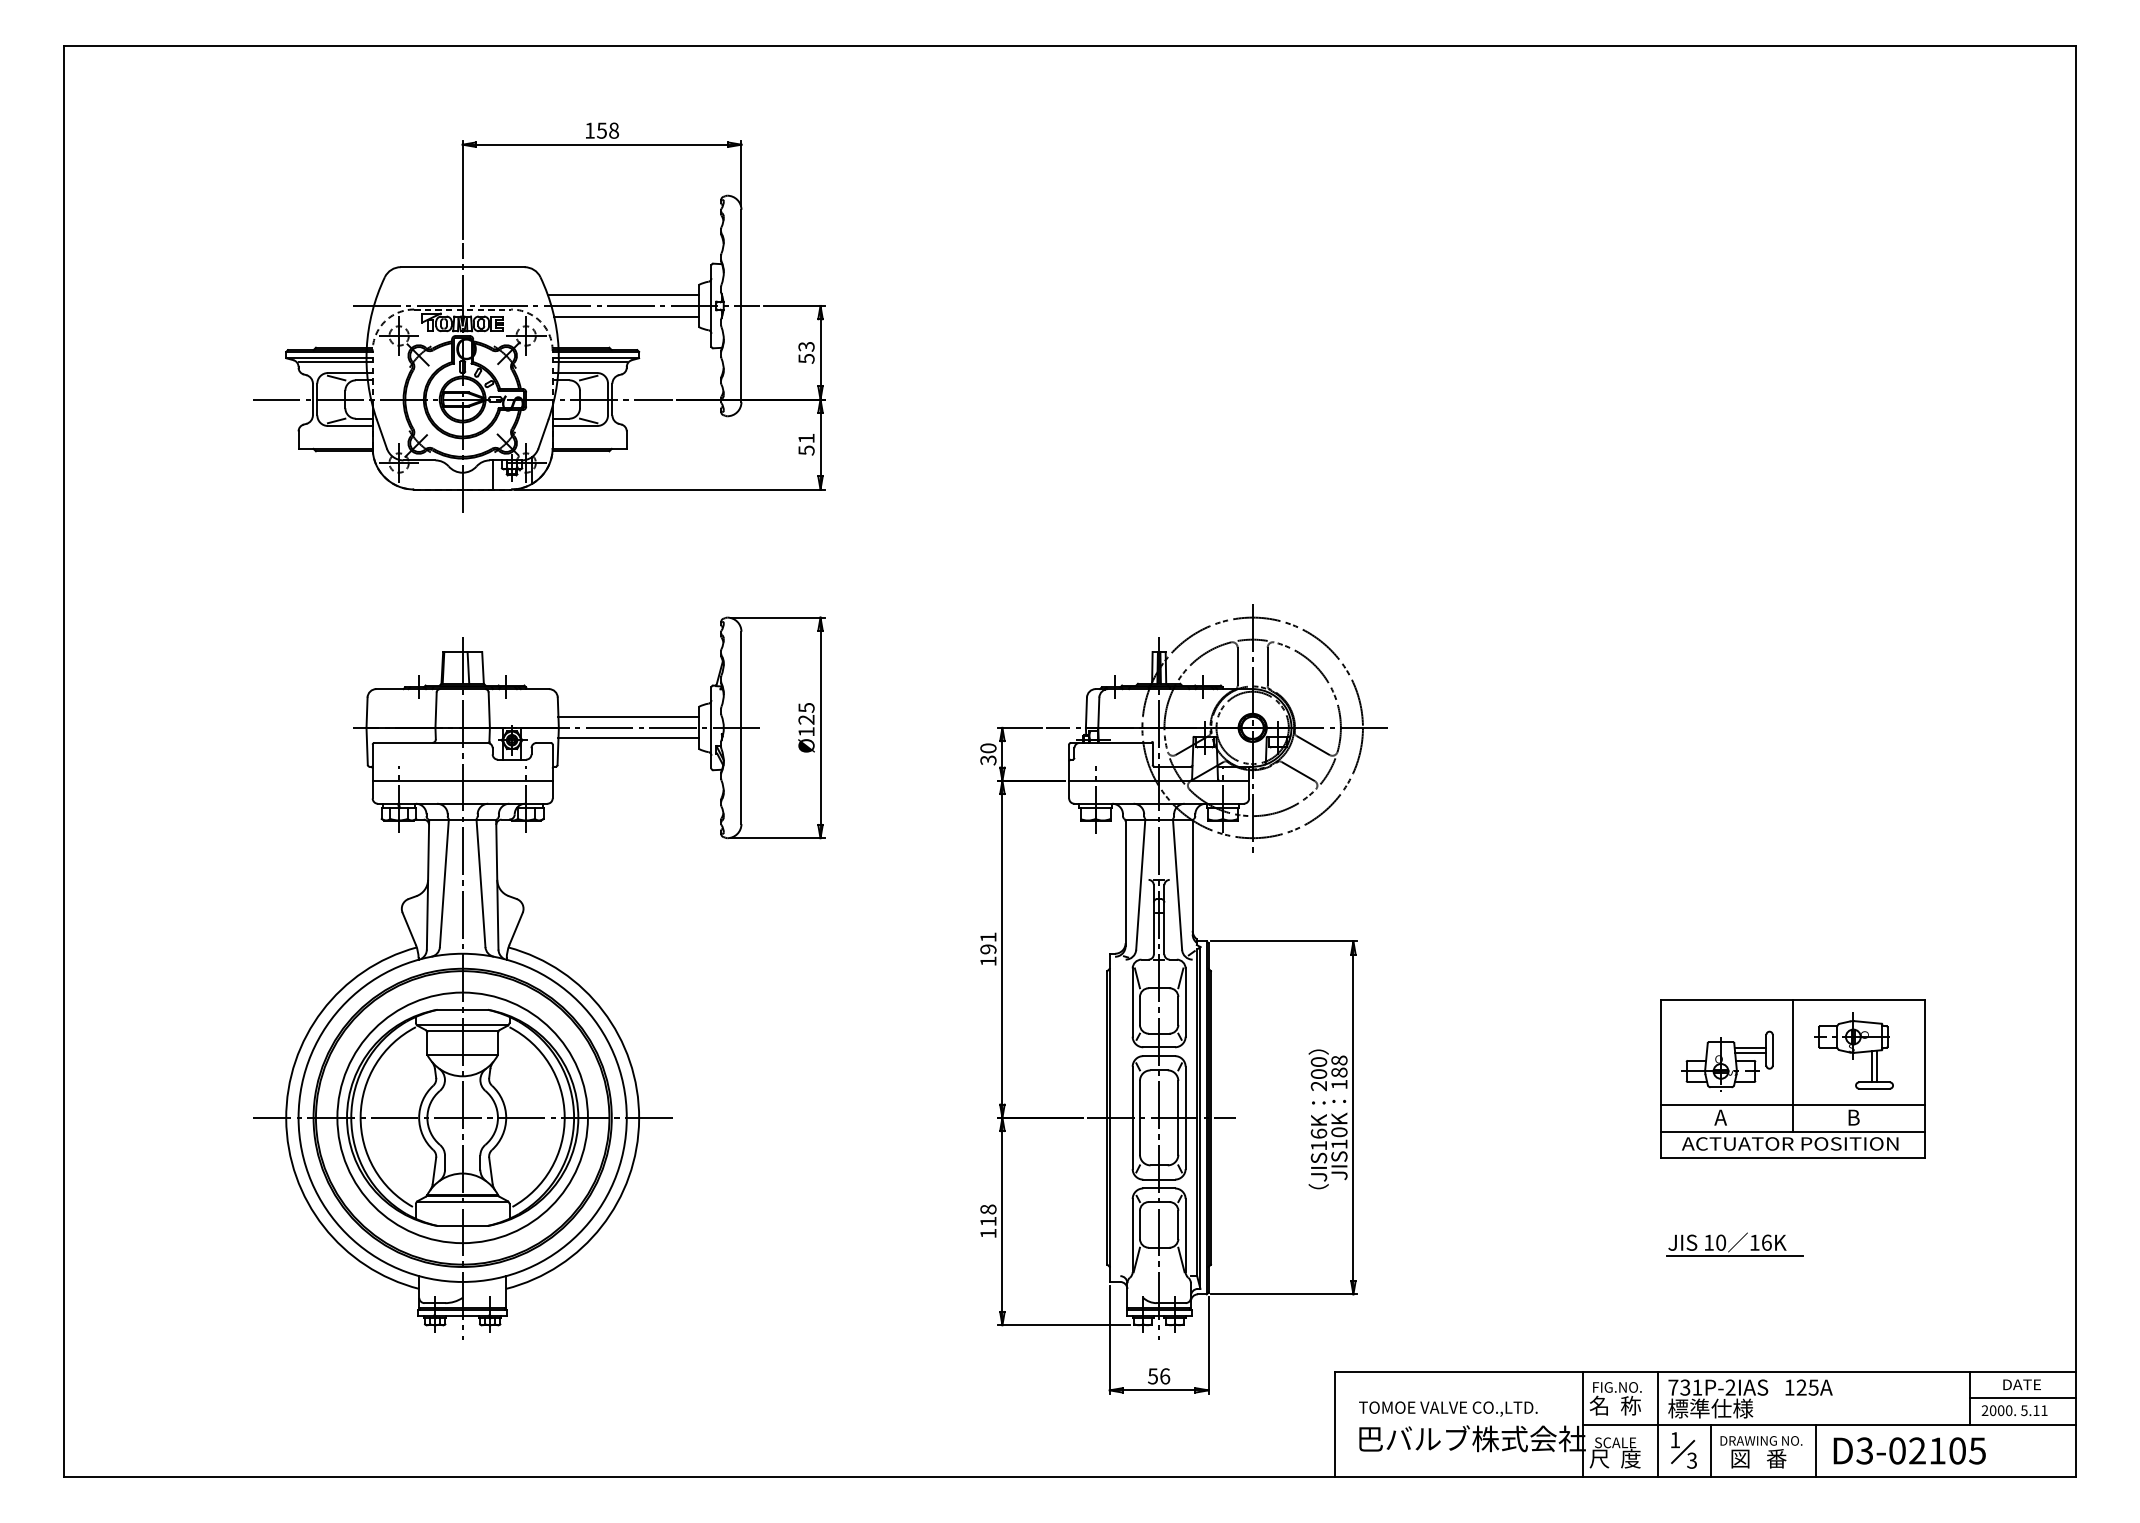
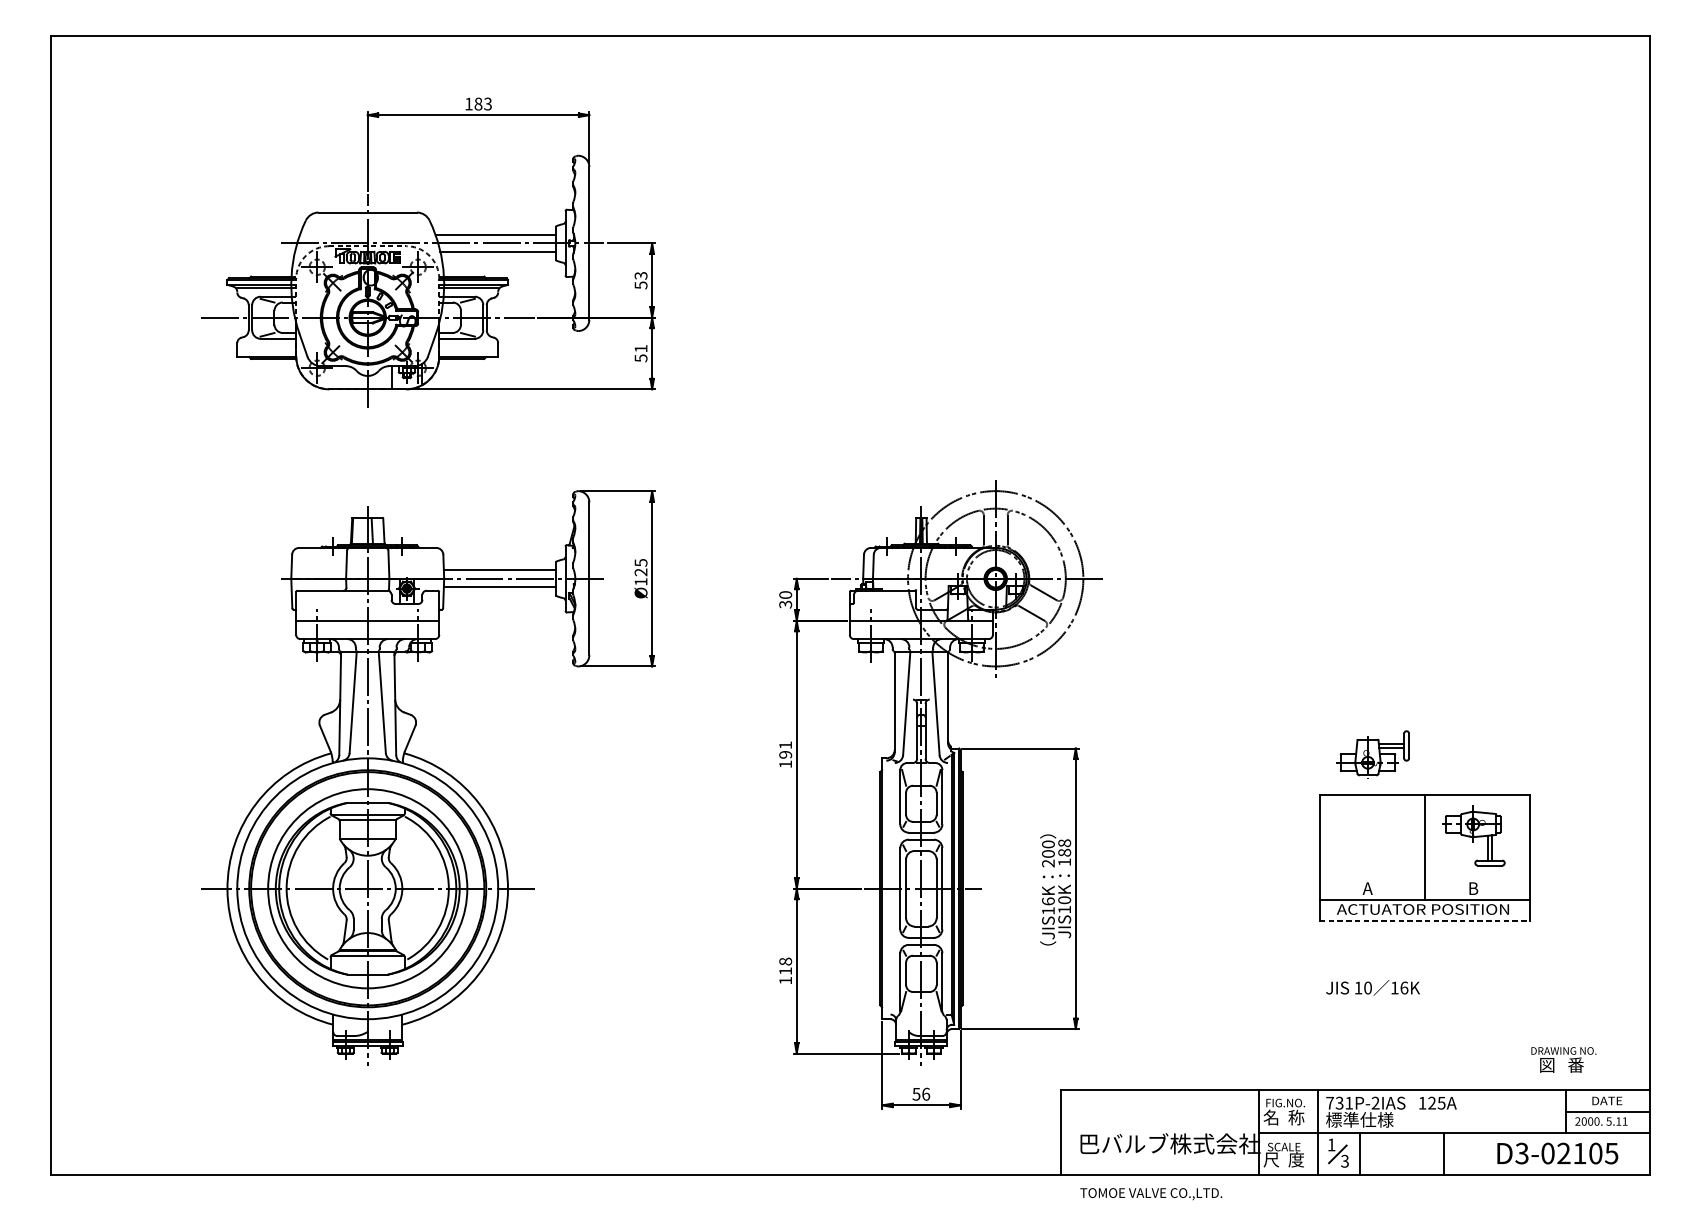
text: (607, 130) -> (482, 103), 158 -> 183
part: (1727, 1060) -> (1373, 754), moved
line: (1792, 1105) -> (1424, 878), removed
line: (1793, 1158) -> (1425, 921), solid -> dashed
line: (1735, 1255) -> (1379, 998), removed
text: (1448, 1408) -> (1151, 1193), moved
text: (1909, 1450) -> (1557, 1153), moved
text: (1761, 1452) -> (1563, 1060), moved

